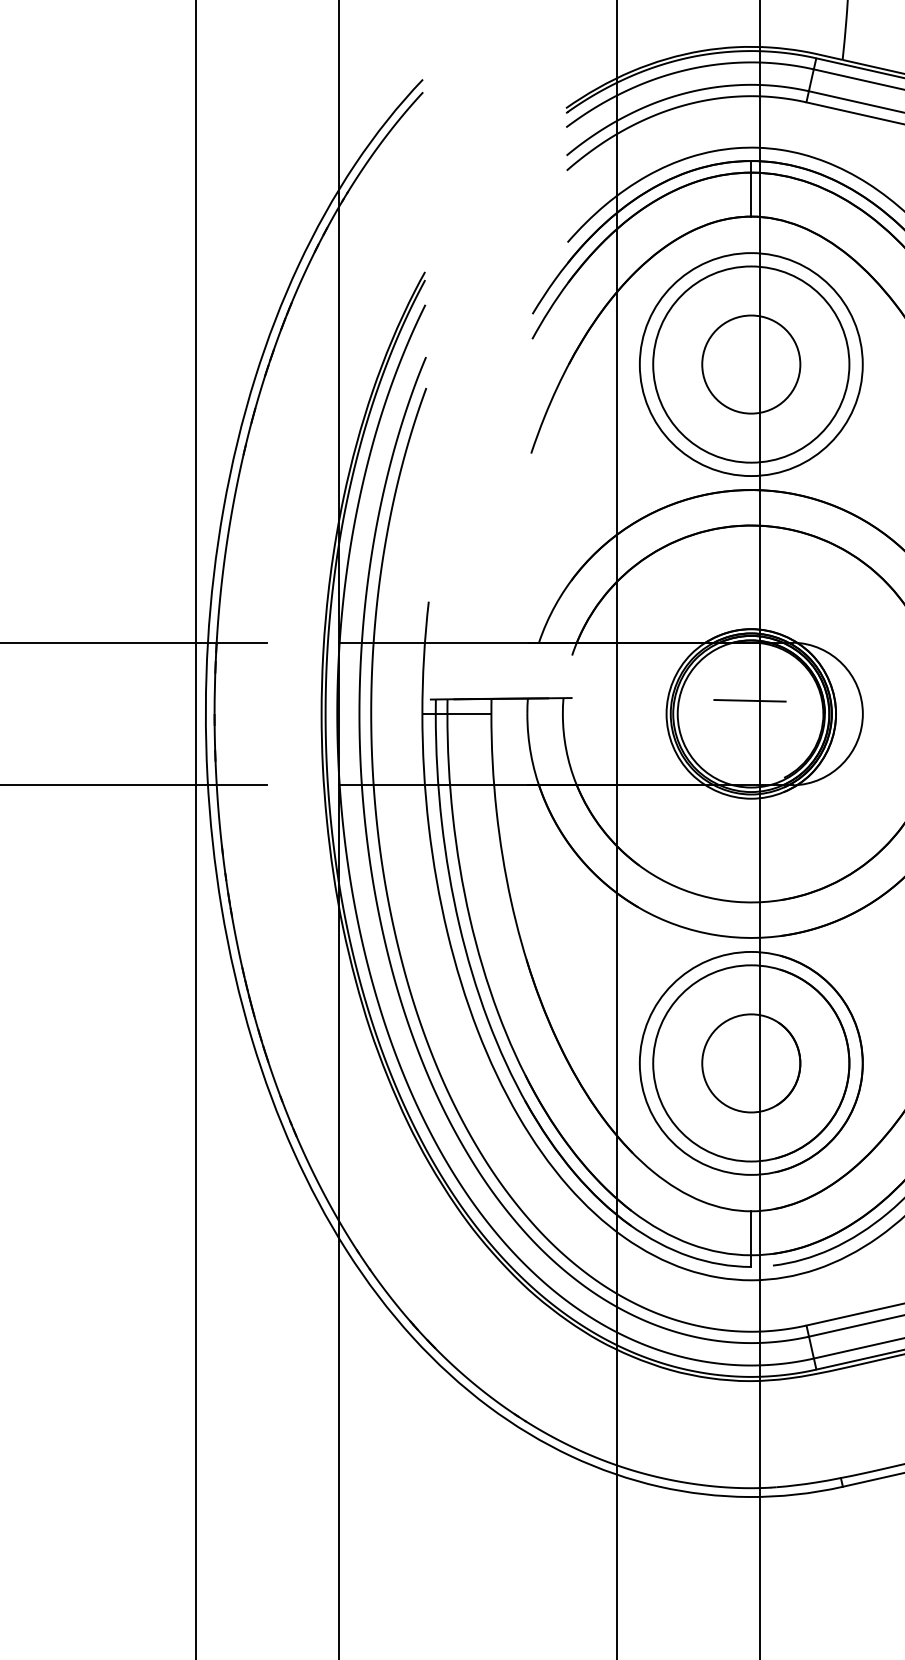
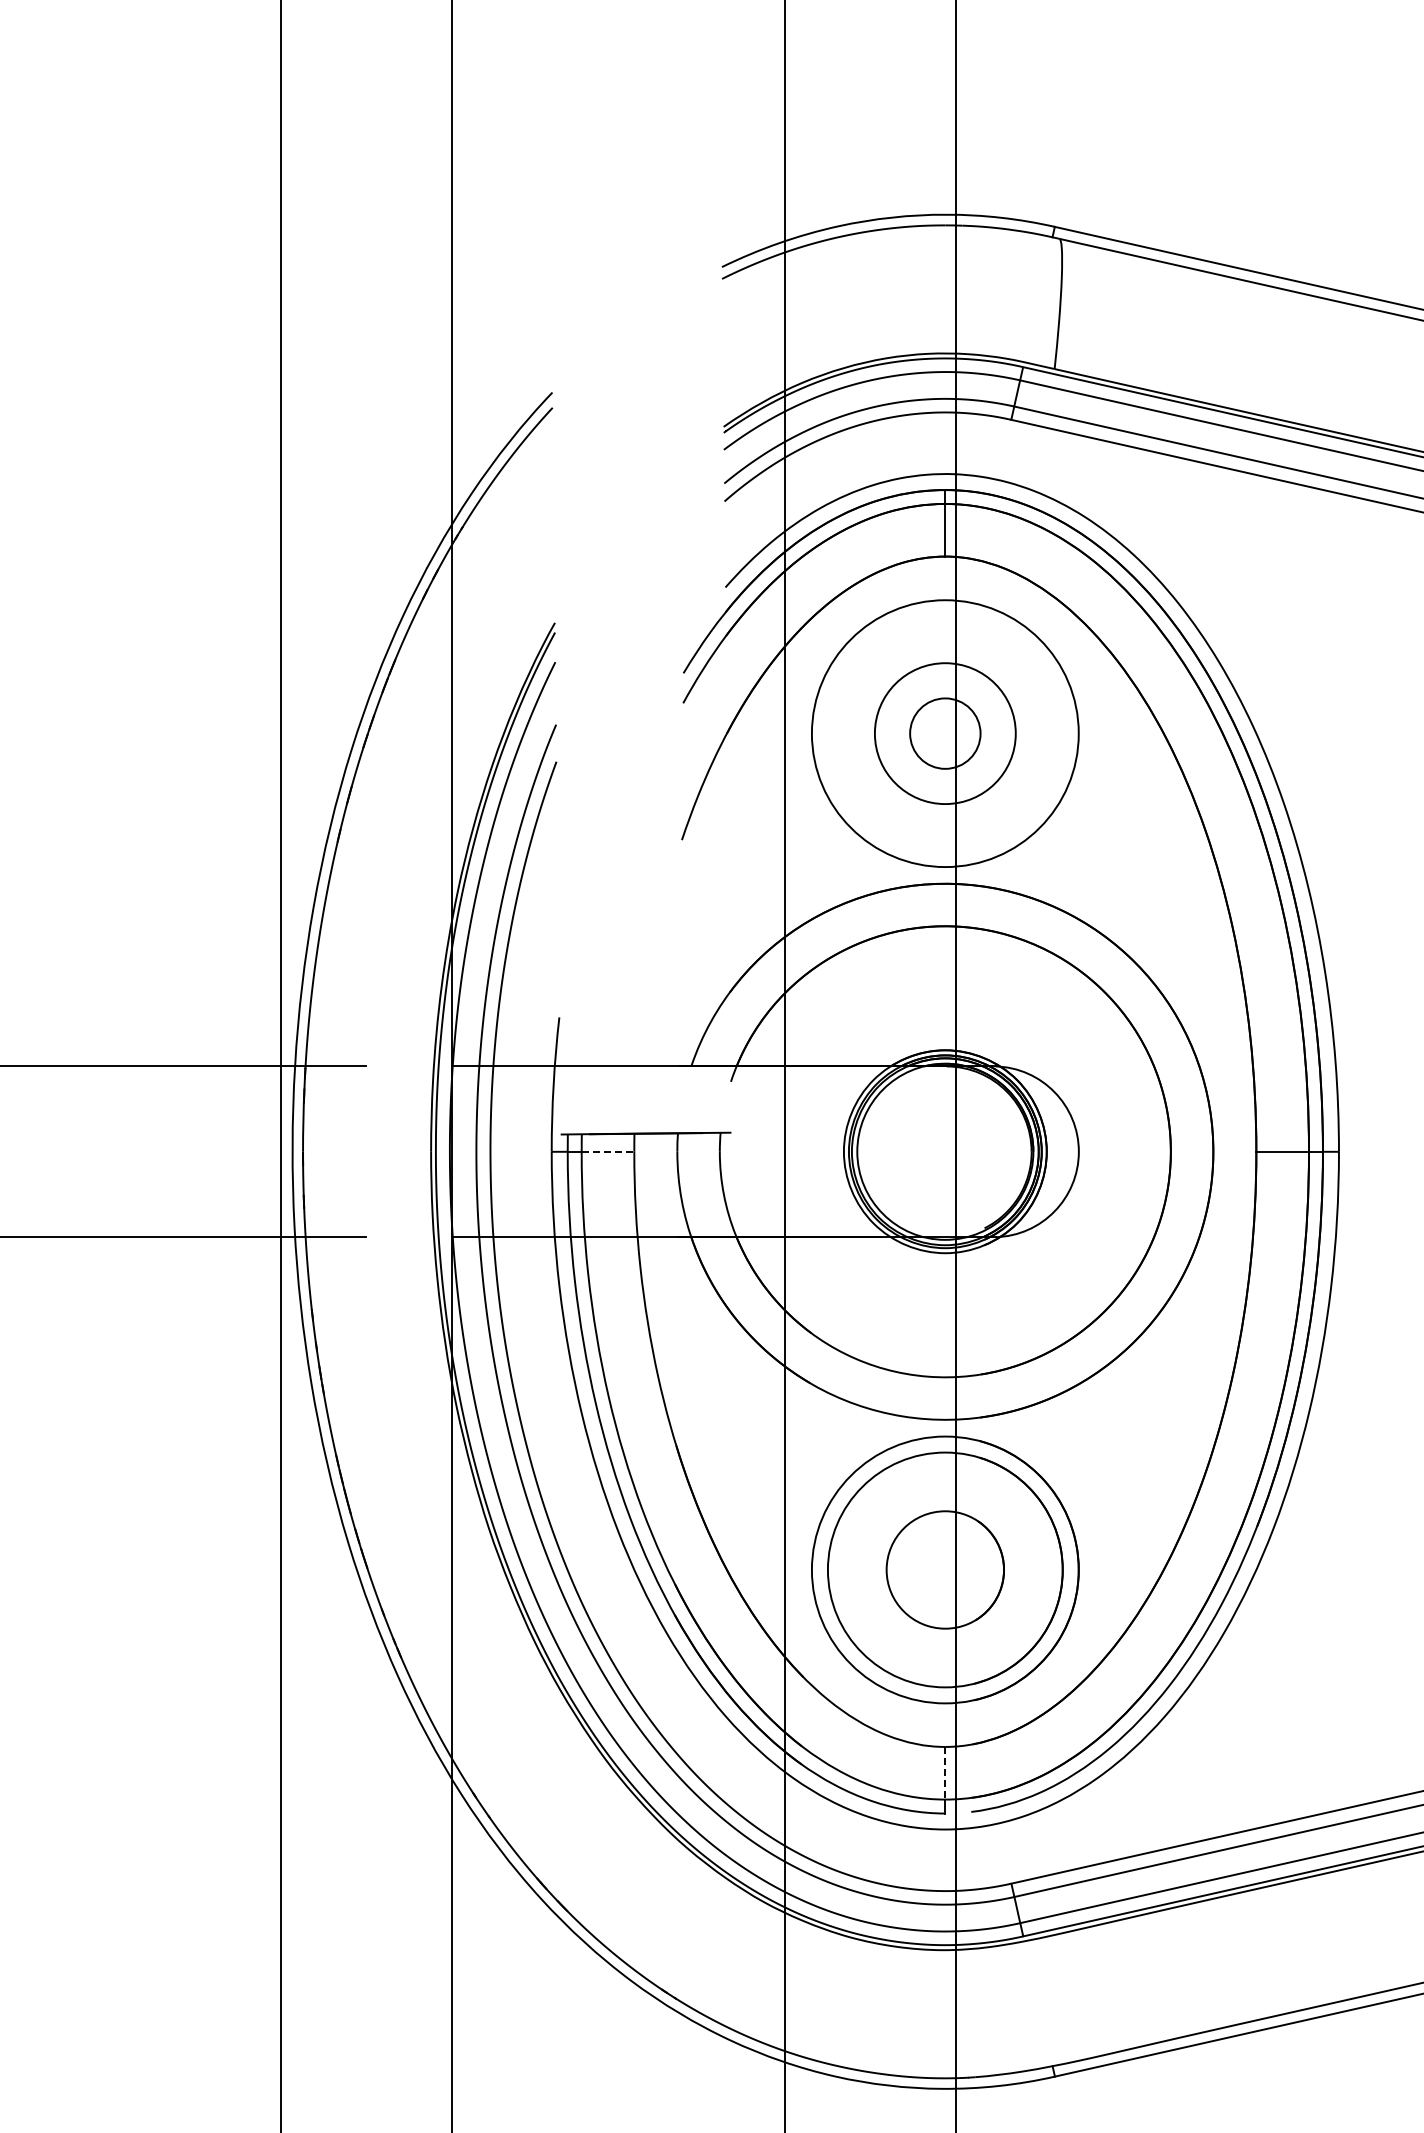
circle: (750, 364) -> (944, 733), size x0.6
circle: (751, 364) -> (945, 733), size x0.6
line: (749, 700) -> (943, 1135), removed
line: (469, 713) -> (608, 1151), solid -> dashed
line: (751, 1233) -> (945, 1773), solid -> dashed

